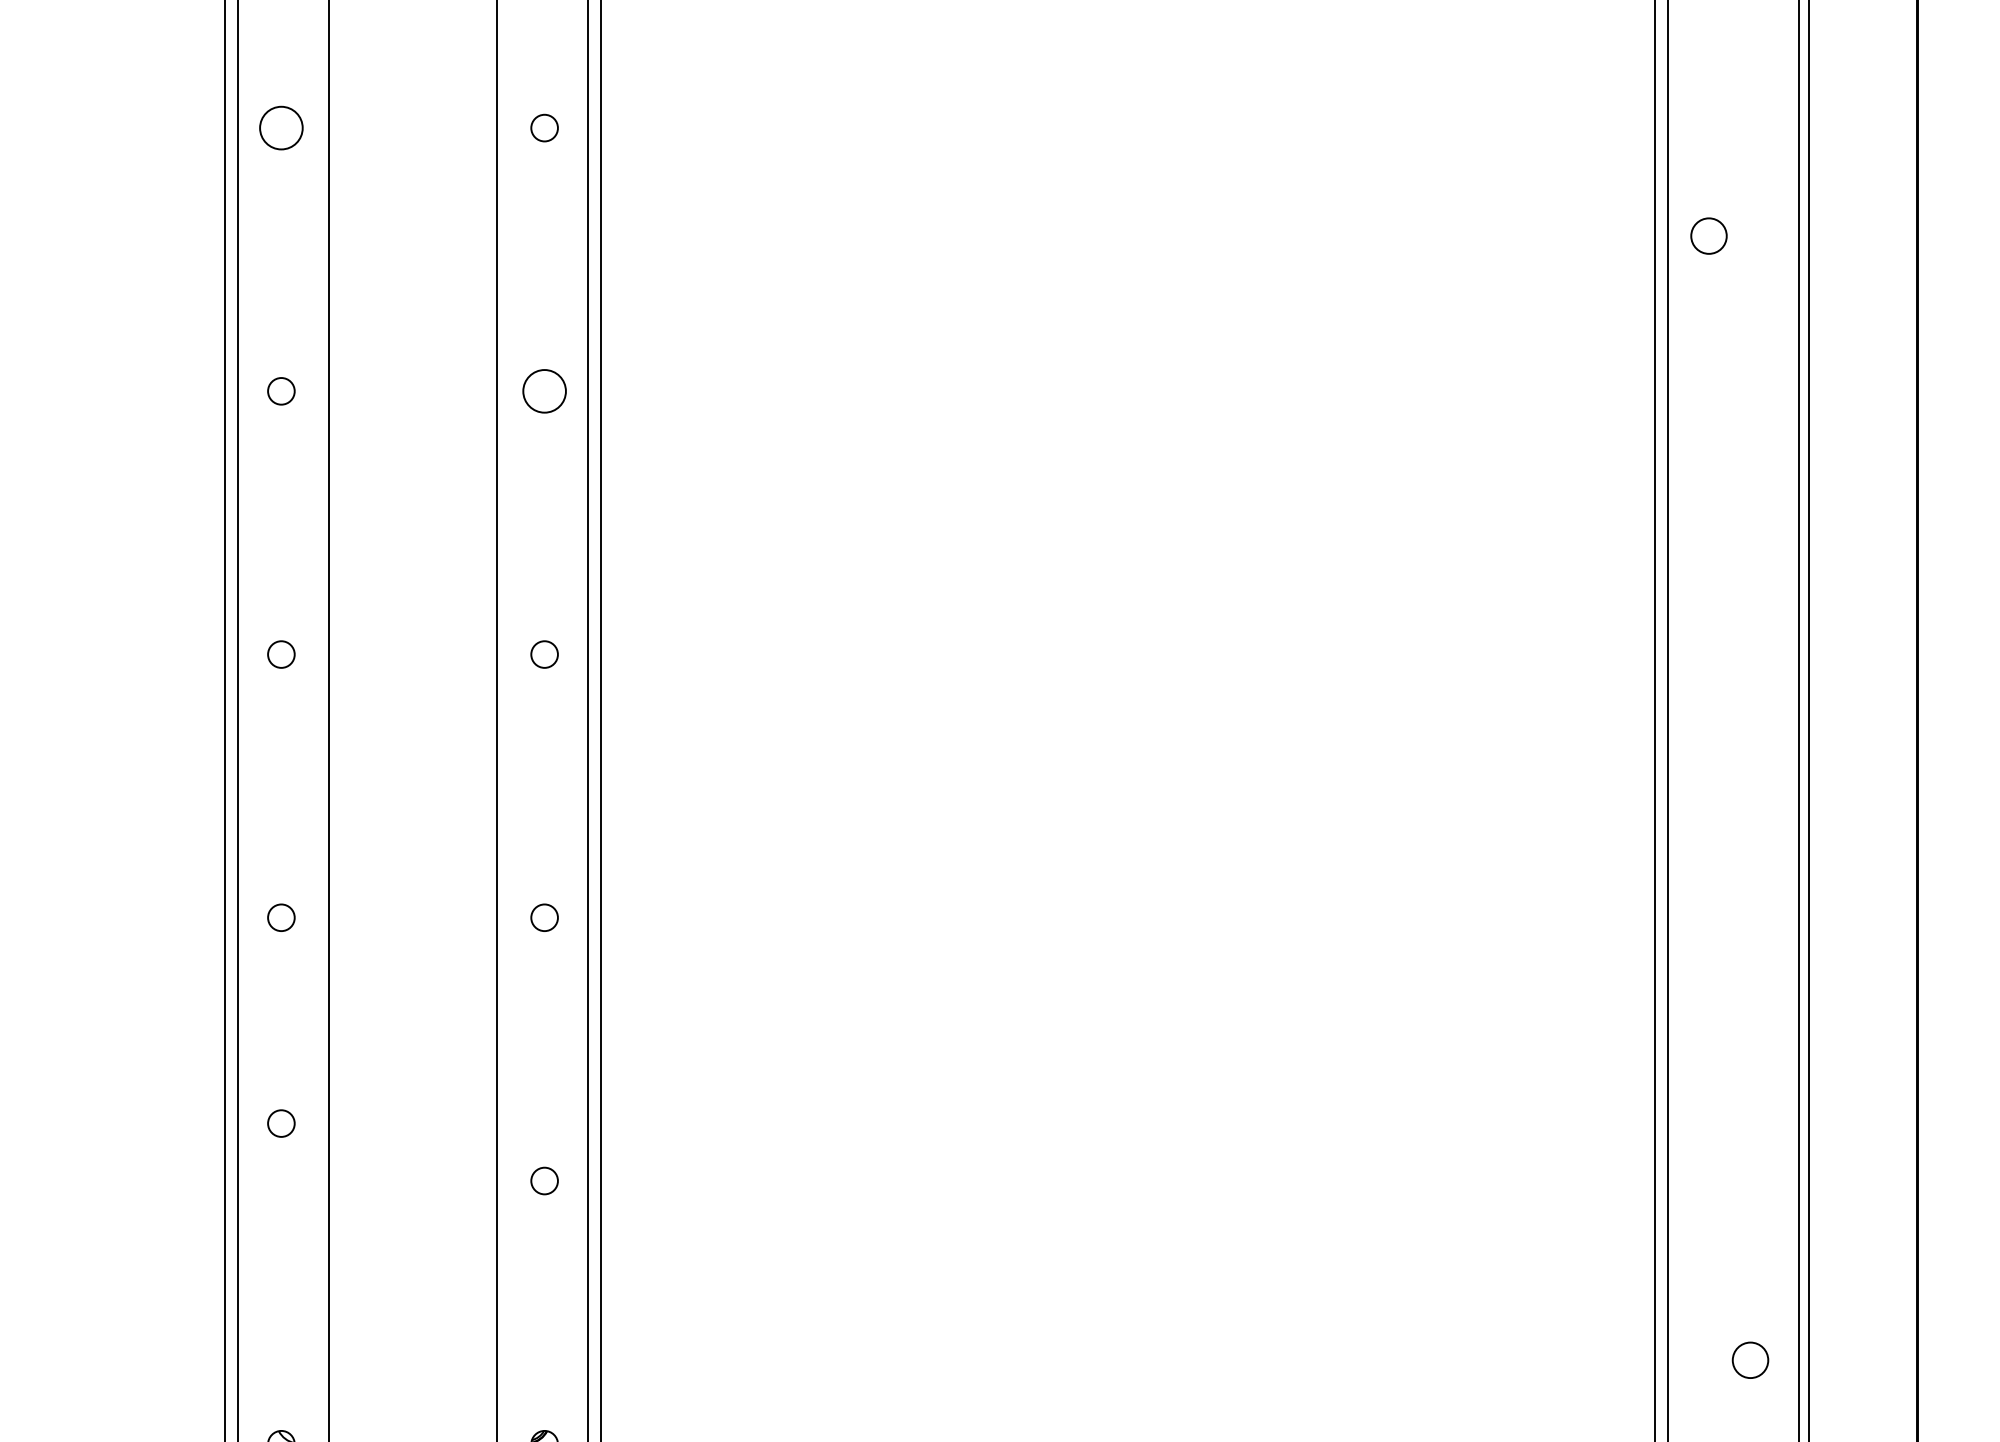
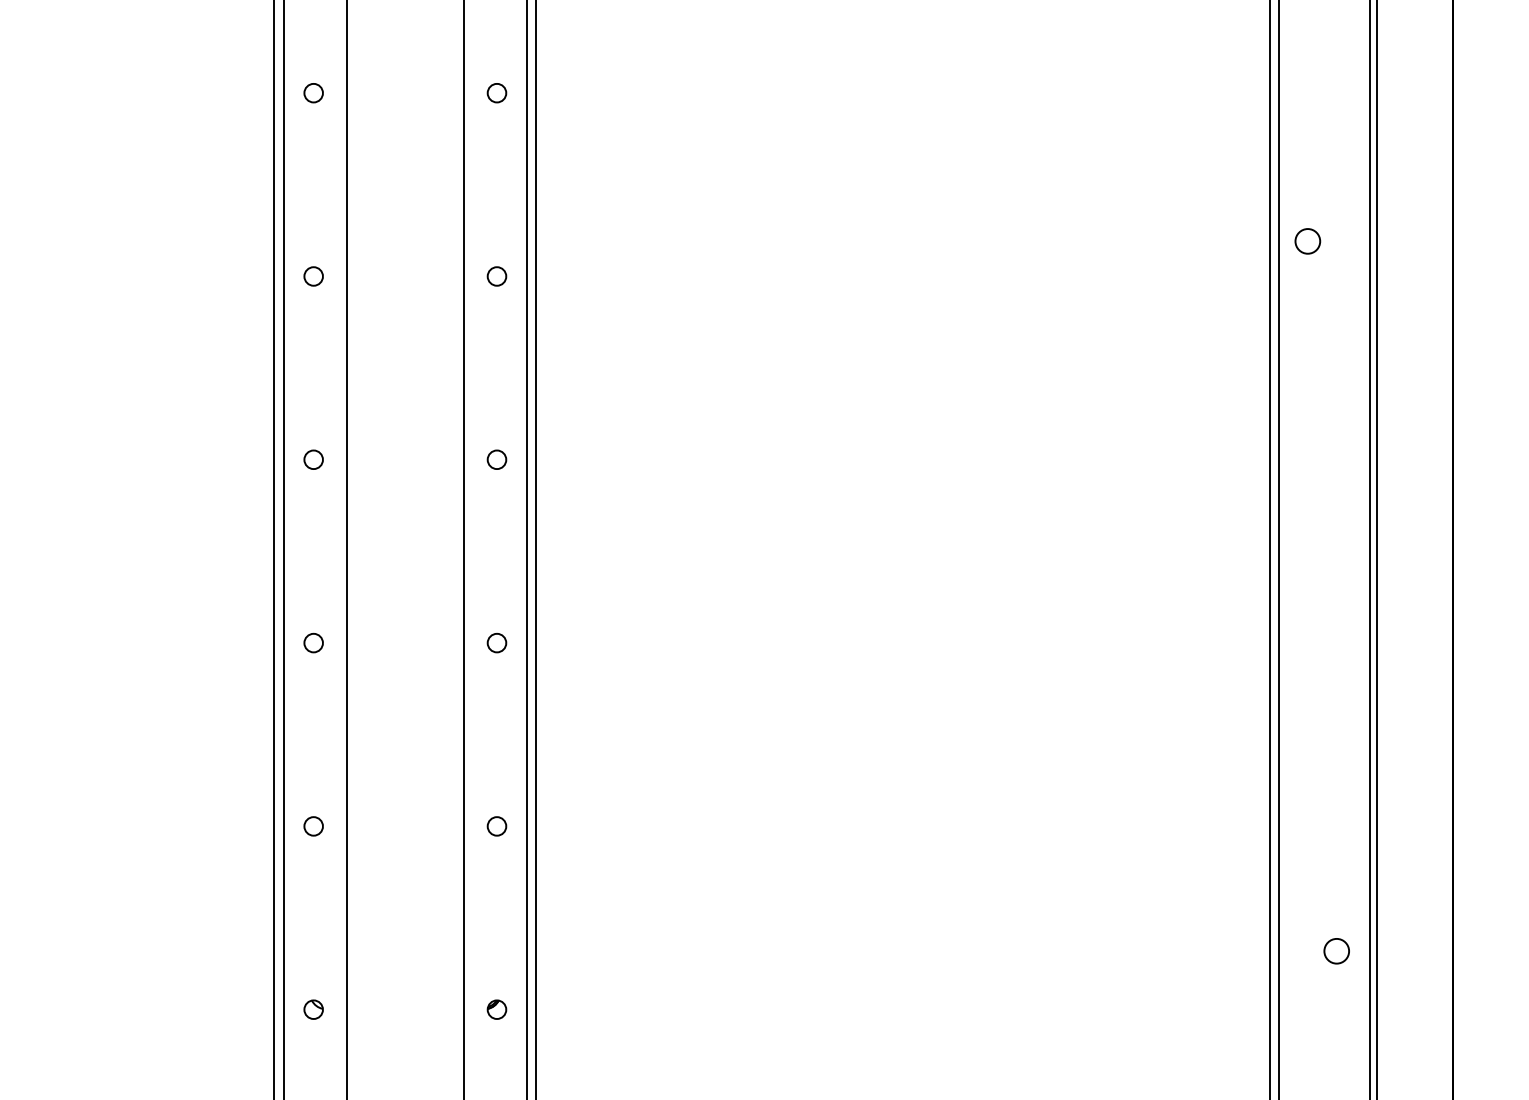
circle: (281, 127) -> (313, 92), size x0.62
circle: (1708, 236) -> (1307, 241), moved
circle: (543, 391) -> (496, 276), size x0.62
circle: (281, 1123) -> (313, 826), moved

